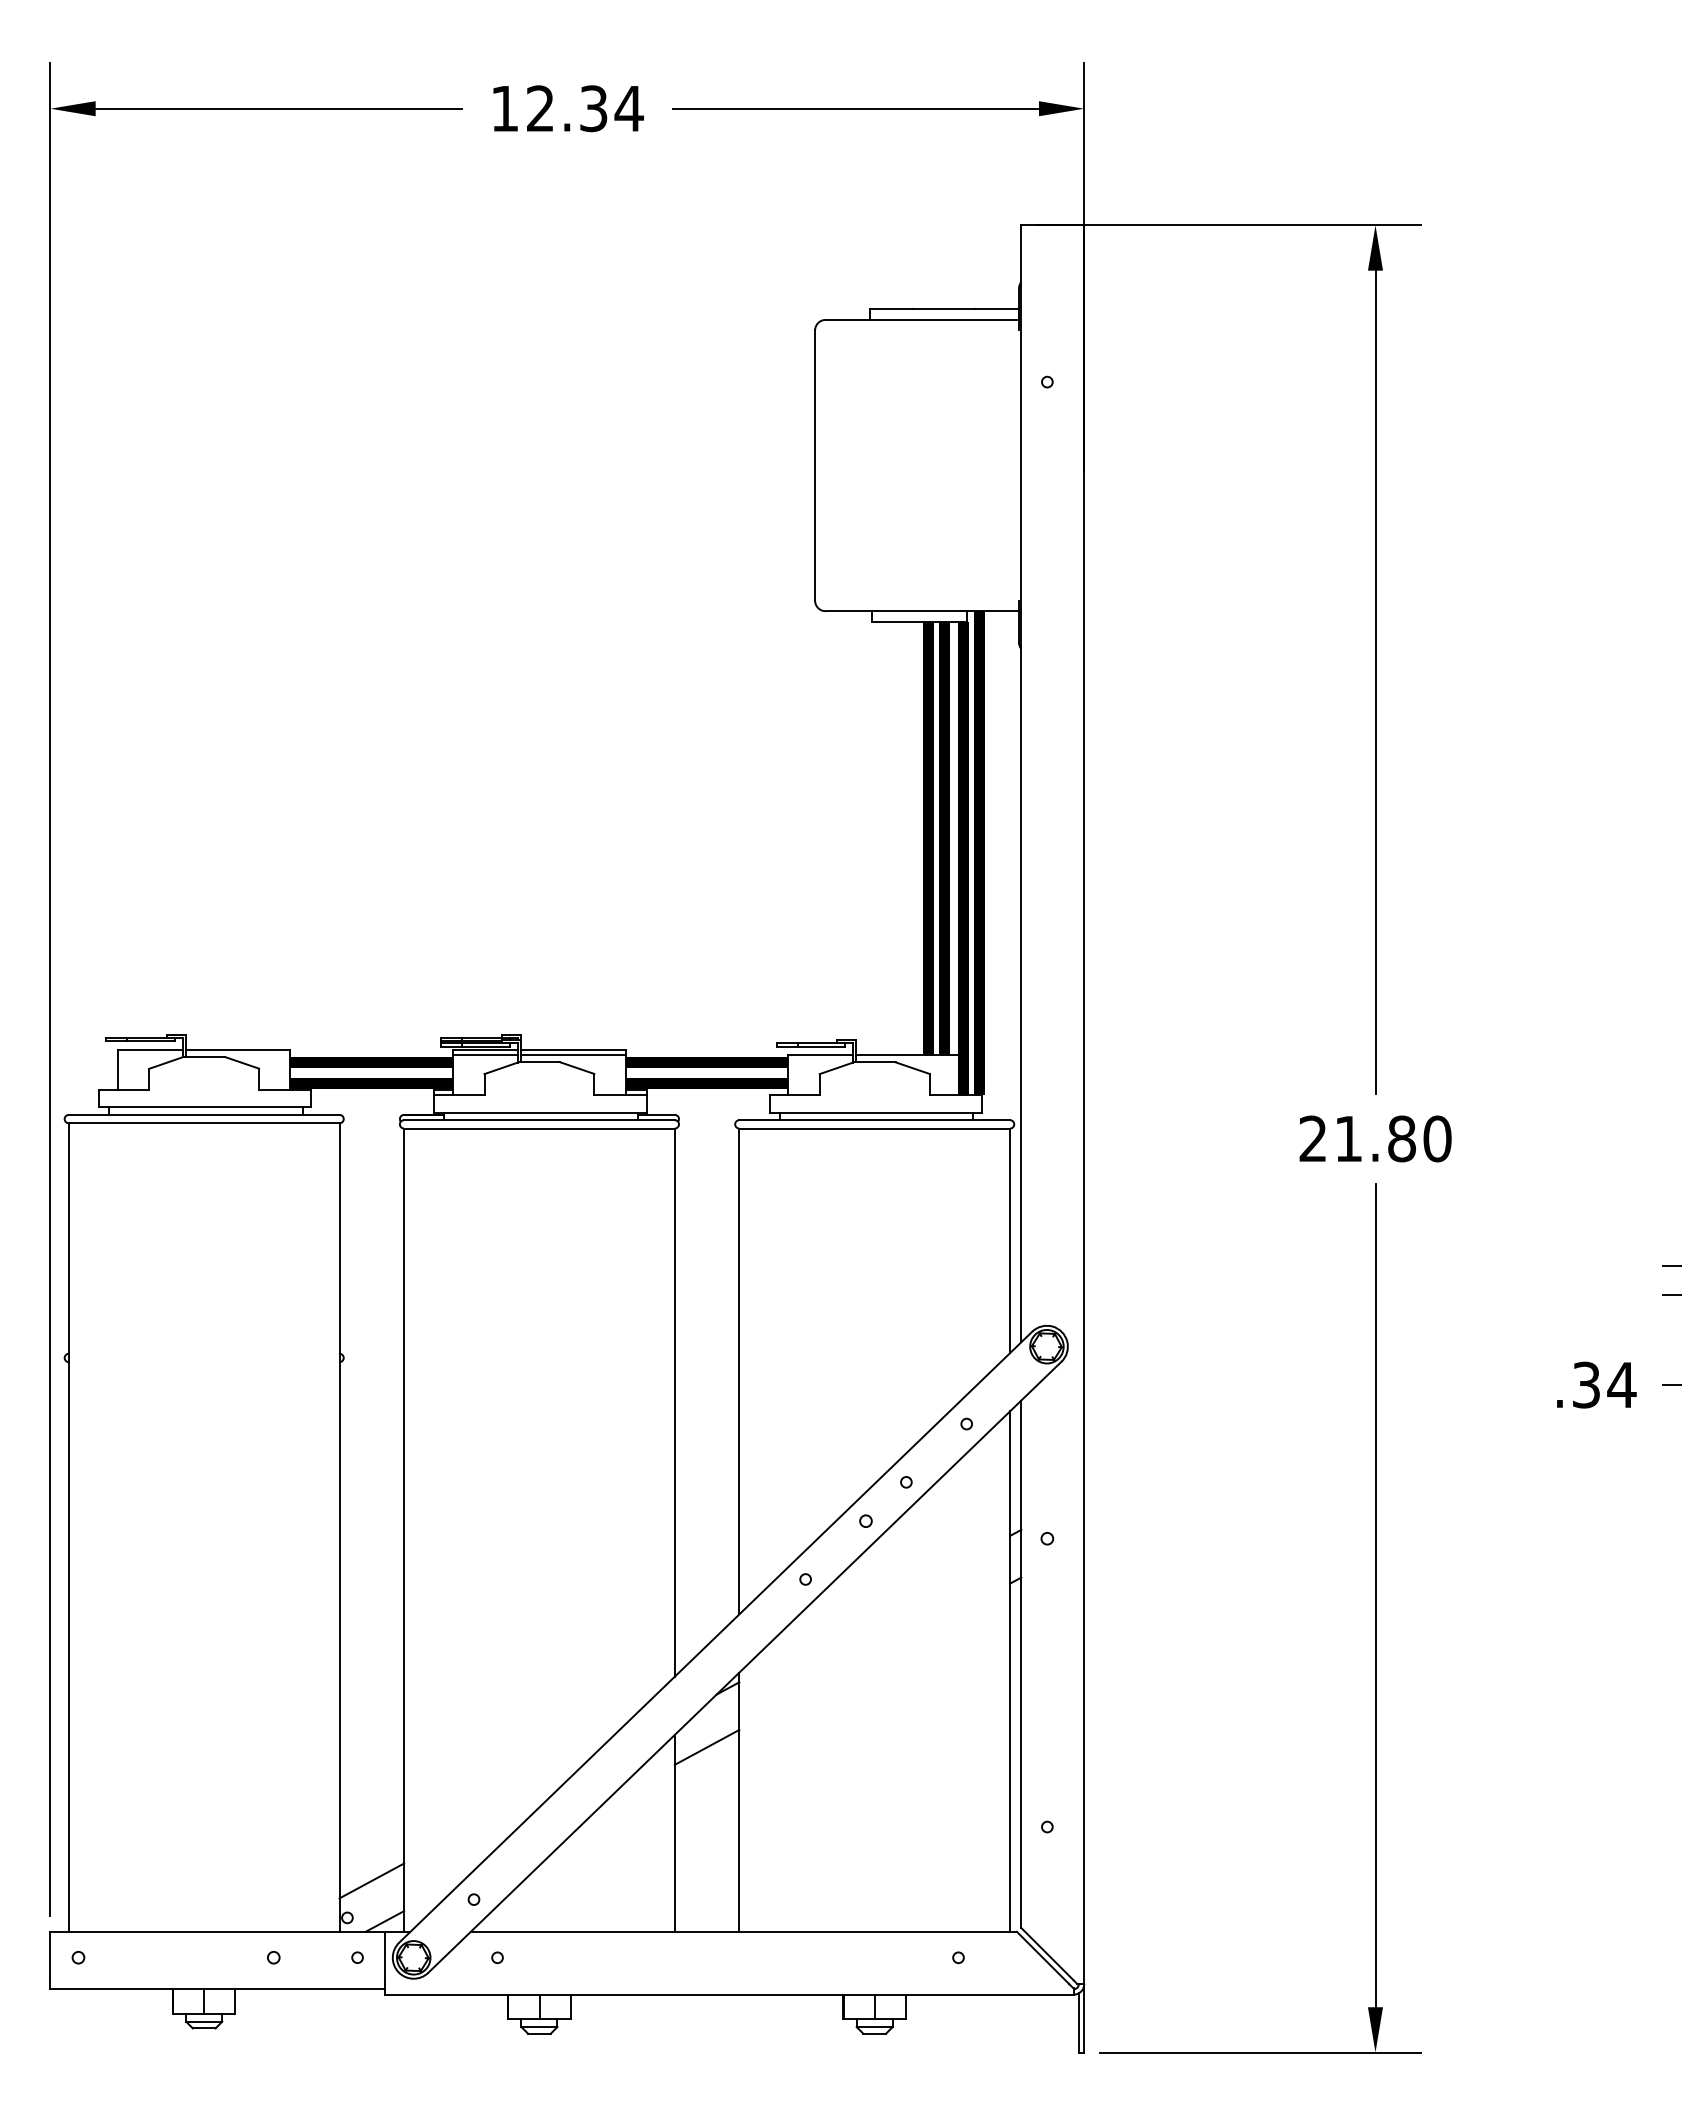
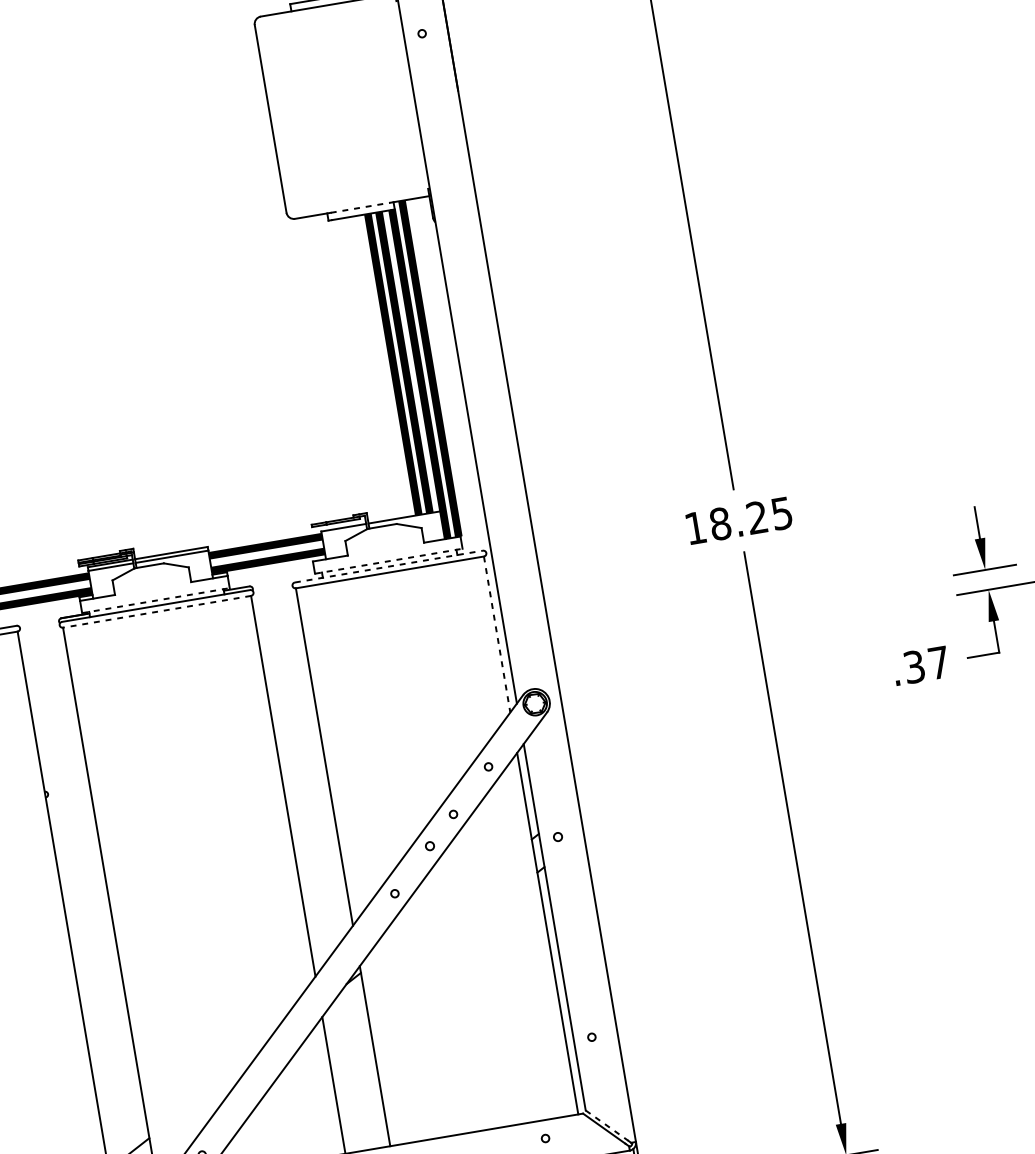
line: (919, 611) -> (360, 208), solid -> dashed
line: (541, 1112) -> (156, 600), solid -> dashed
line: (876, 1112) -> (389, 561), solid -> dashed
line: (875, 1120) -> (389, 566), solid -> dashed
line: (538, 1128) -> (156, 611), solid -> dashed
text: (1375, 1138) -> (738, 520), 21.80 -> 18.25
line: (1010, 1241) -> (497, 634), solid -> dashed
text: (1621, 1384) -> (938, 662), .34 -> .37
line: (706, 1746) -> (345, 1021), removed
line: (1047, 1954) -> (606, 1125), solid -> dashed

